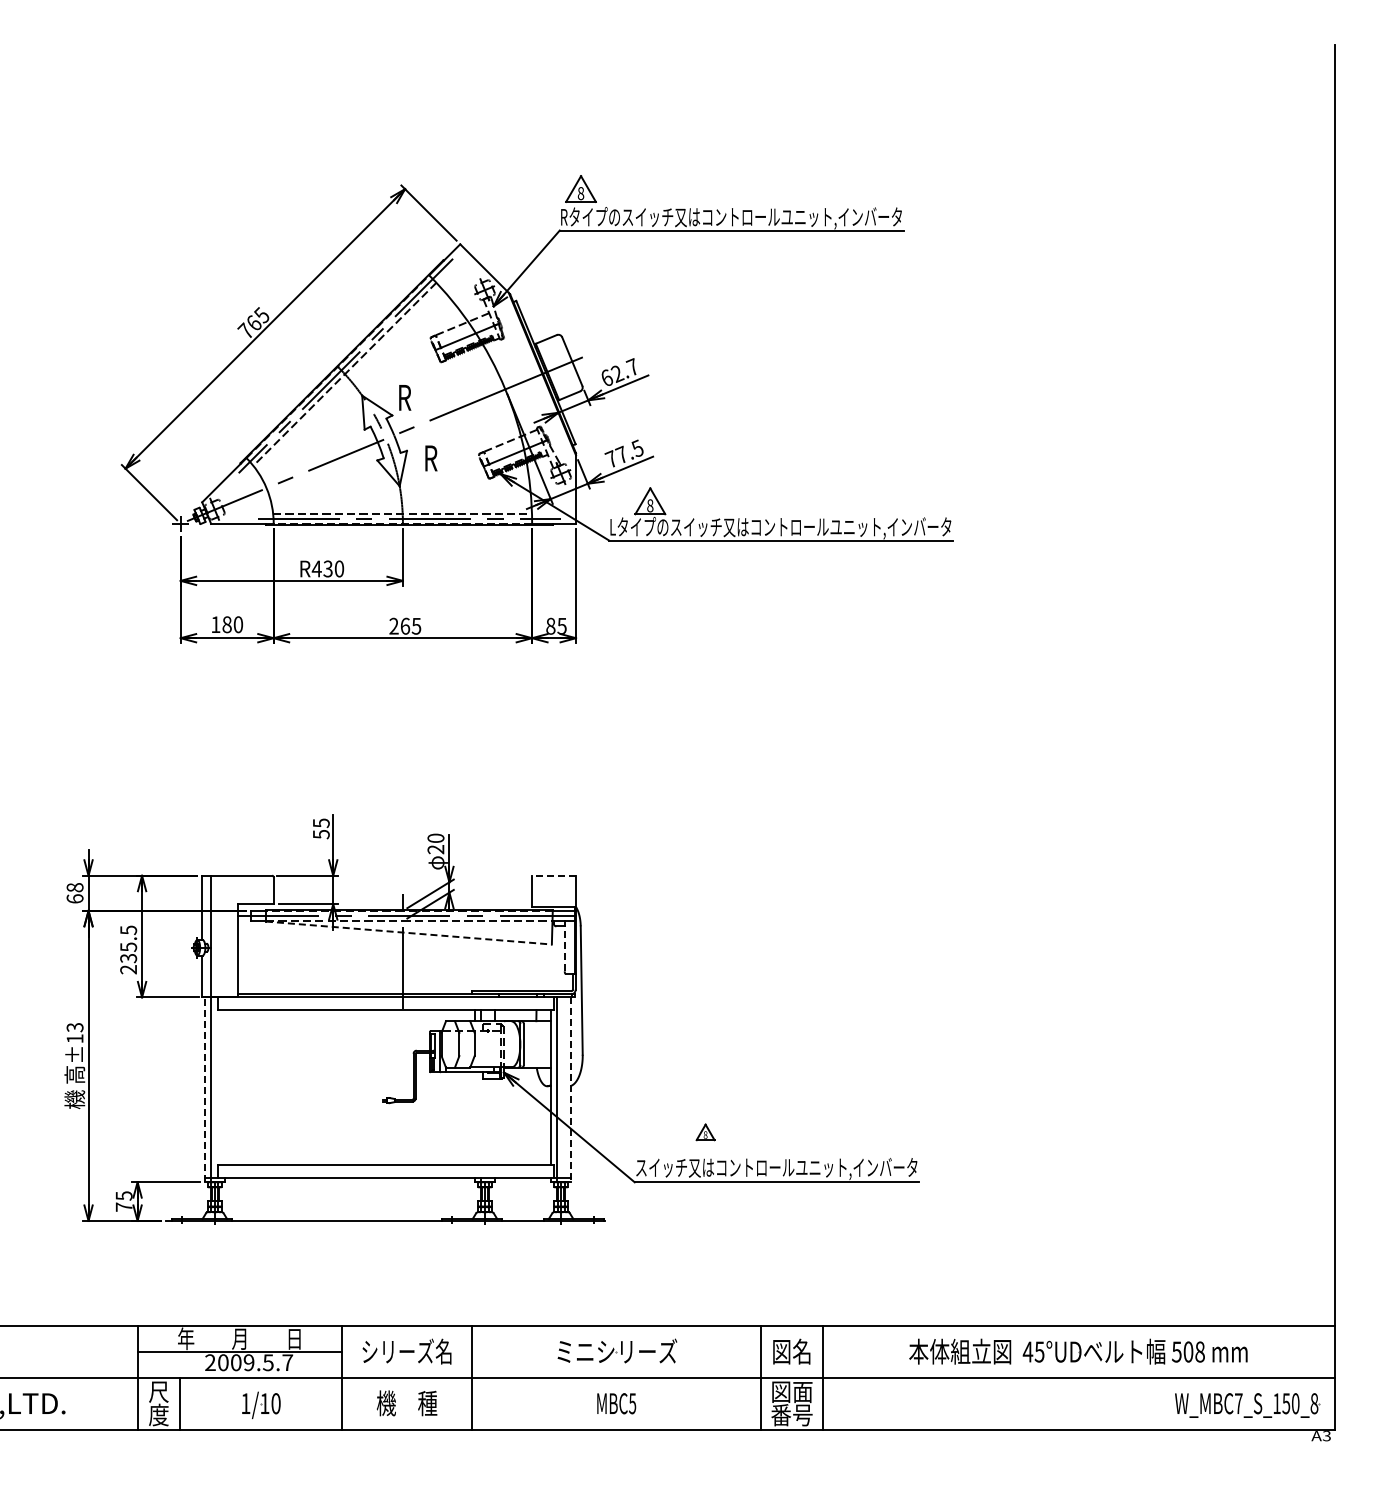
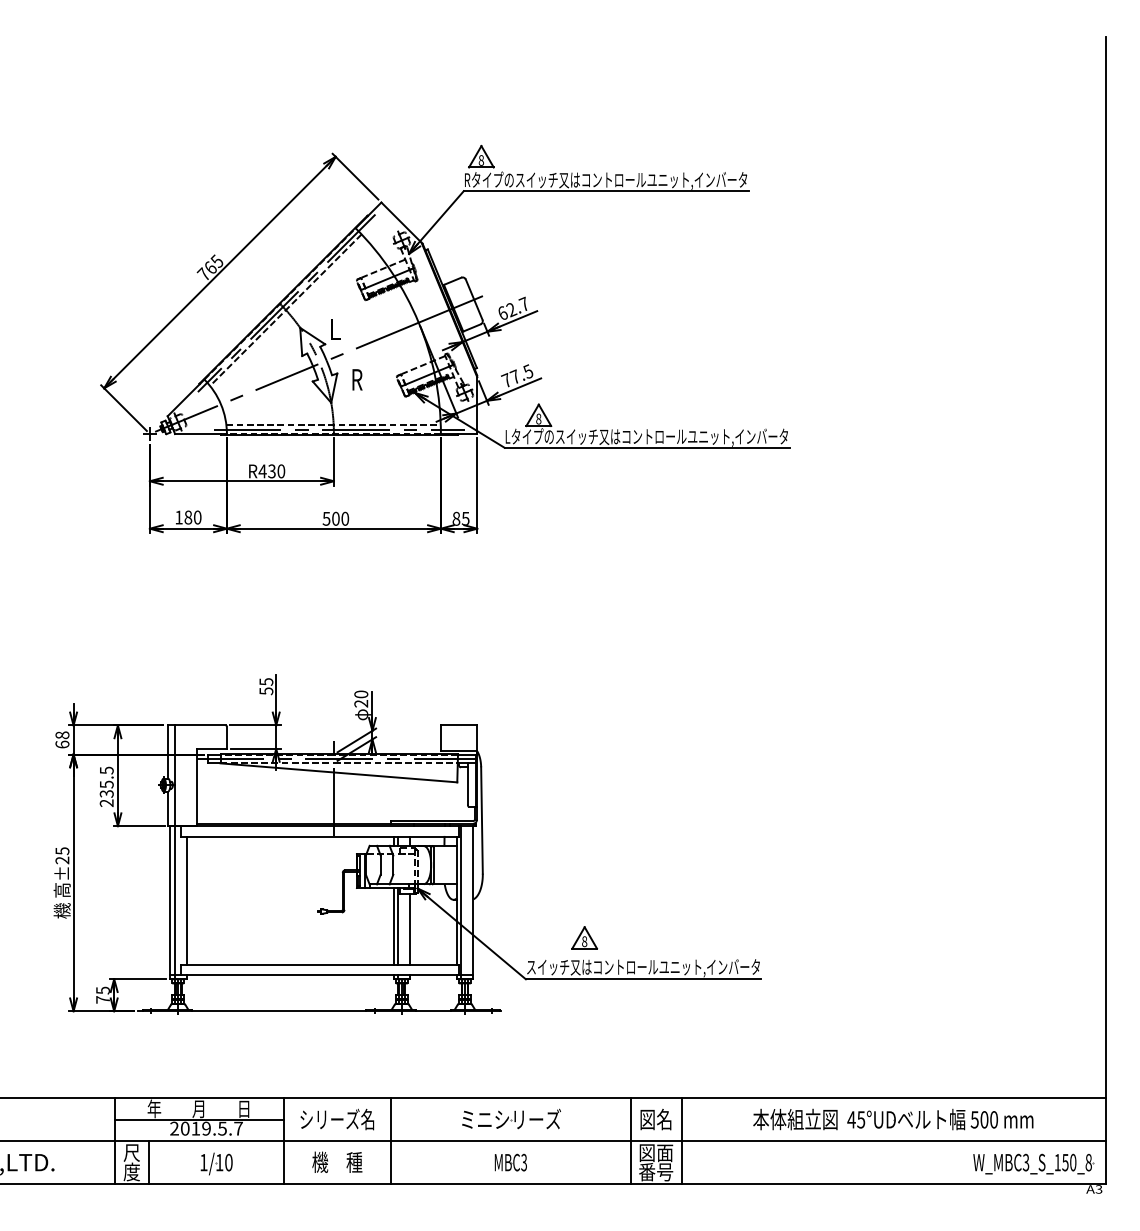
text: (405, 397) -> (336, 329), R -> L
text: (405, 625) -> (336, 518), 265 -> 500
line: (554, 875) -> (459, 725), dashed -> solid
line: (409, 933) -> (339, 773), dashed -> solid
line: (564, 948) -> (467, 785), dashed -> solid
text: (74, 1033) -> (61, 856), ±13 -> ±25
line: (225, 1087) -> (187, 900), added
line: (204, 1089) -> (169, 902), dashed -> solid
line: (571, 1090) -> (473, 903), dashed -> solid
line: (474, 1118) -> (393, 926), added
line: (480, 1118) -> (398, 926), added
line: (495, 1121) -> (410, 928), added
part: (705, 1132) -> (584, 938), size x1.67
text: (1199, 1352) -> (993, 1120), 508 -> 500
text: (236, 1362) -> (196, 1128), 2009.5.7 -> 2019.5.7
text: (632, 1403) -> (524, 1162), MBC5 -> MBC3
text: (1238, 1403) -> (1025, 1162), W_MBC7_S_150_8 -> W_MBC3_S_150_8

